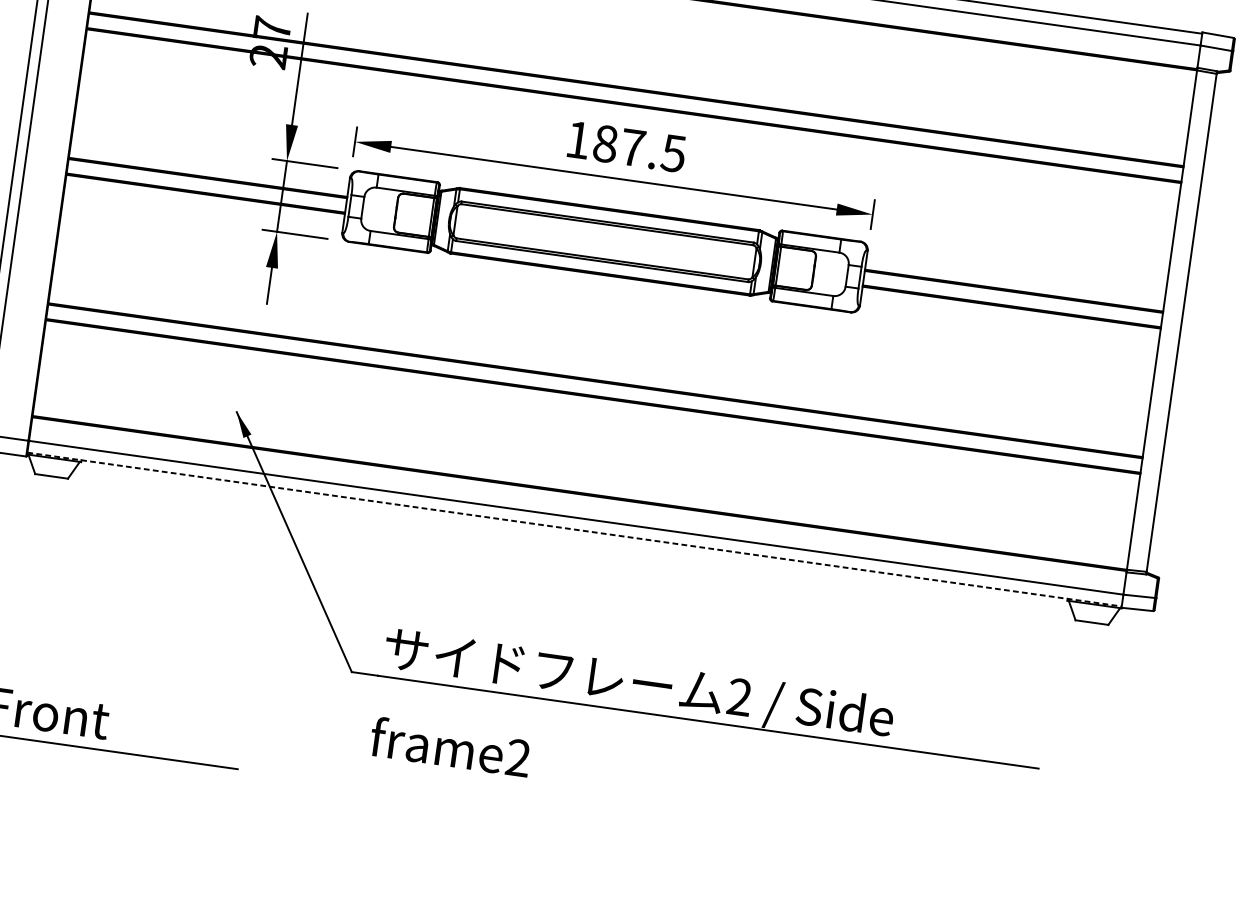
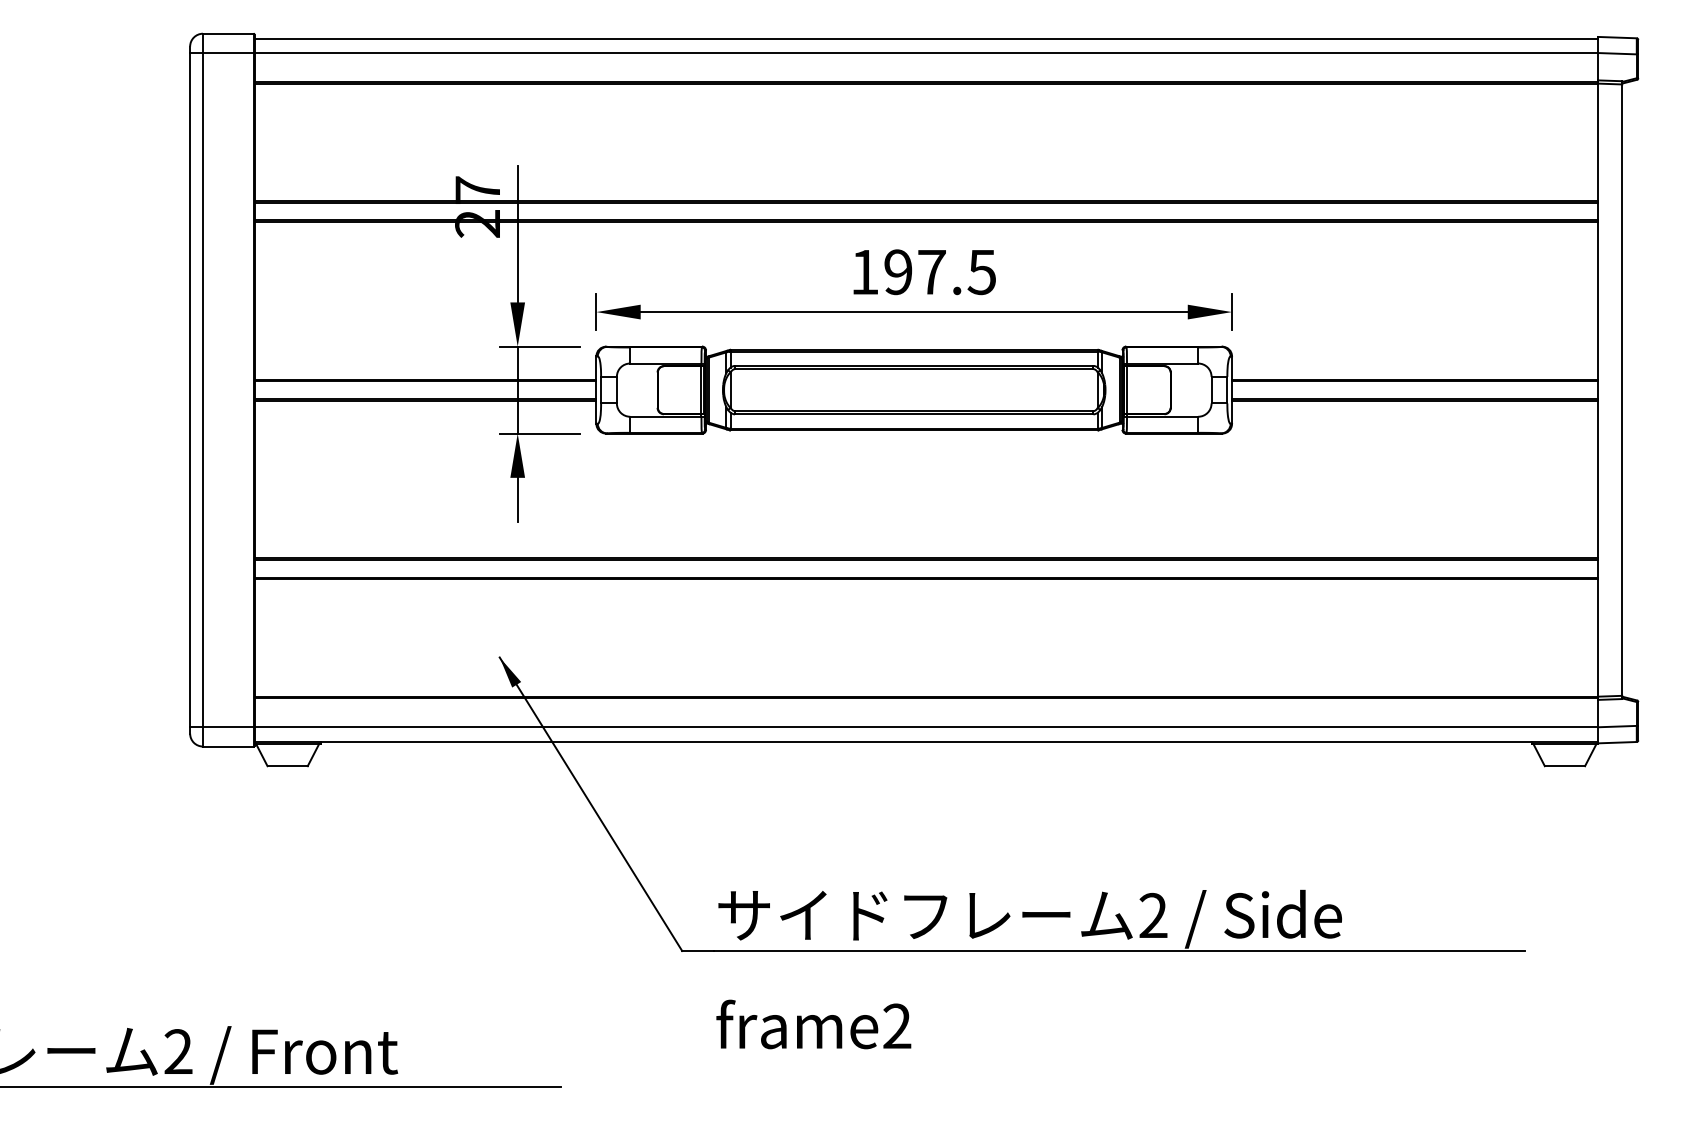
text: (605, 144) -> (898, 272), 187.5 -> 197.5
line: (574, 529) -> (926, 741), dashed -> solid

